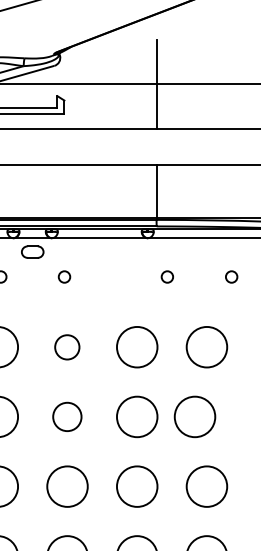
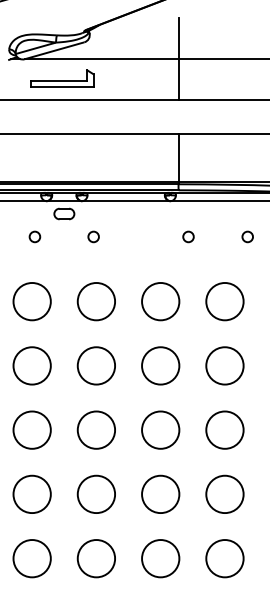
circle: (66, 347) -> (95, 301), size x1.67
circle: (66, 416) -> (95, 365), size x1.43
circle: (194, 416) -> (224, 365), moved

